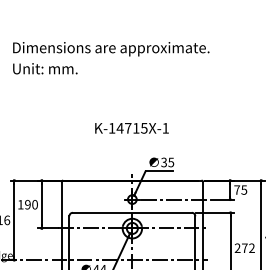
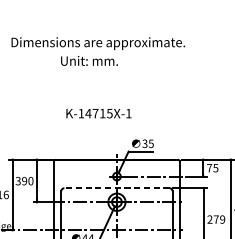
text: (45, 68) -> (89, 60), moved
text: (131, 128) -> (98, 113), moved
text: (20, 204) -> (18, 180), 190 -> 390
line: (131, 212) -> (116, 188), solid -> dashed
text: (251, 248) -> (222, 219), 272 -> 279

